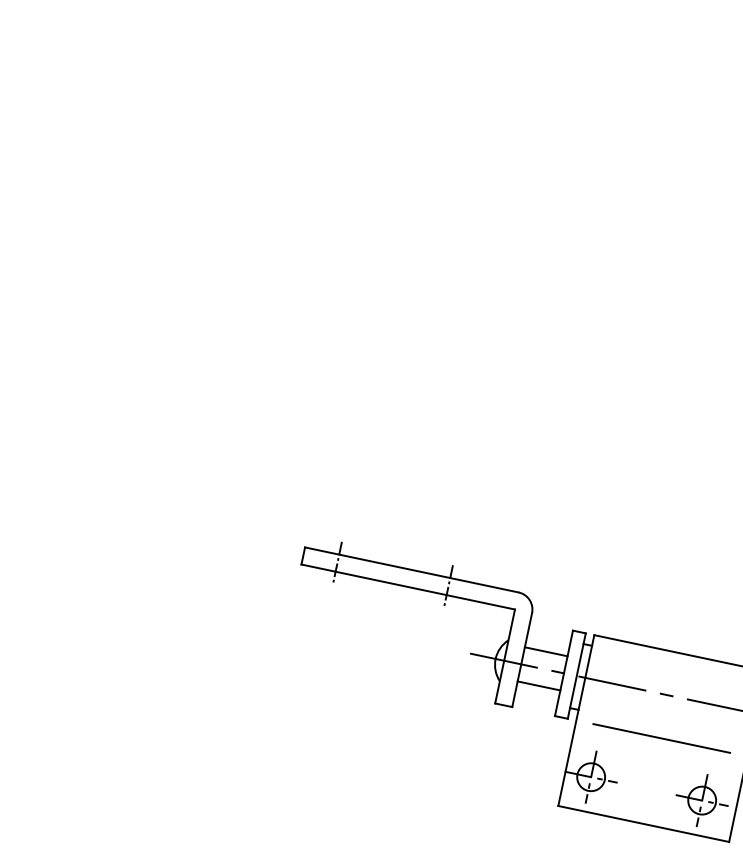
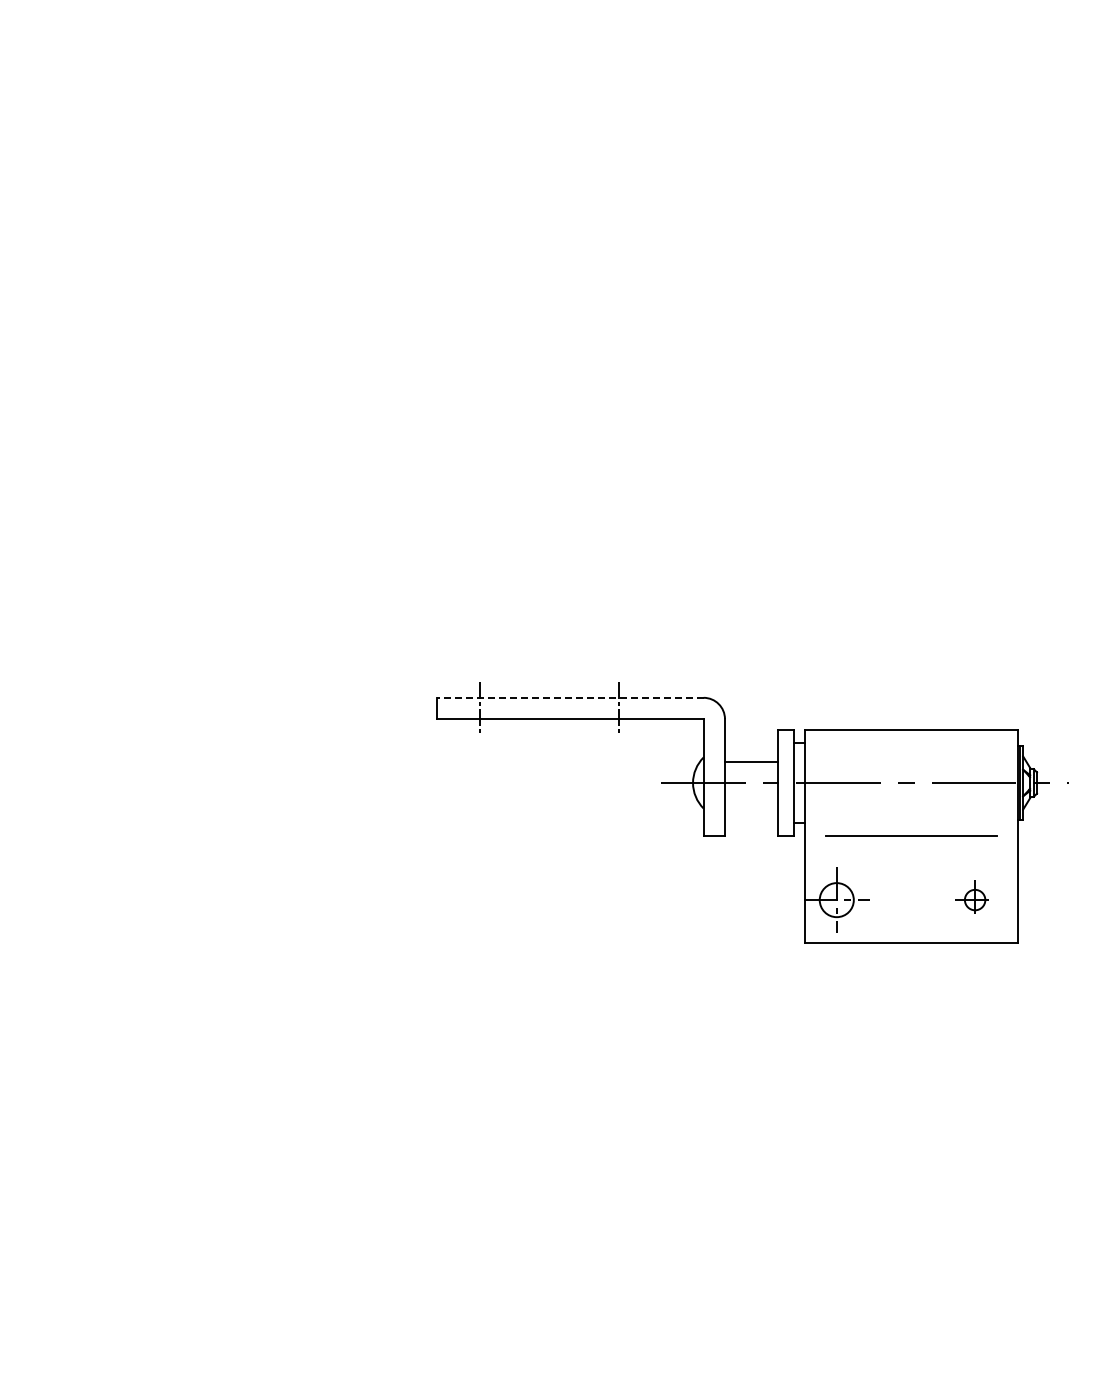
line: (411, 569) -> (570, 697), solid -> dashed
line: (538, 686) -> (751, 804), removed
part: (701, 799) -> (974, 899), size x0.6

